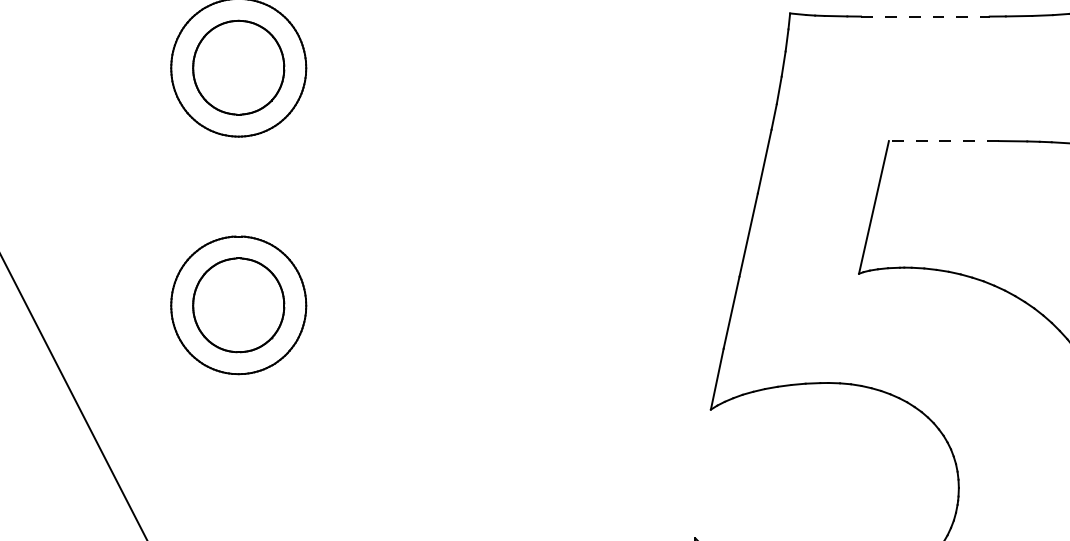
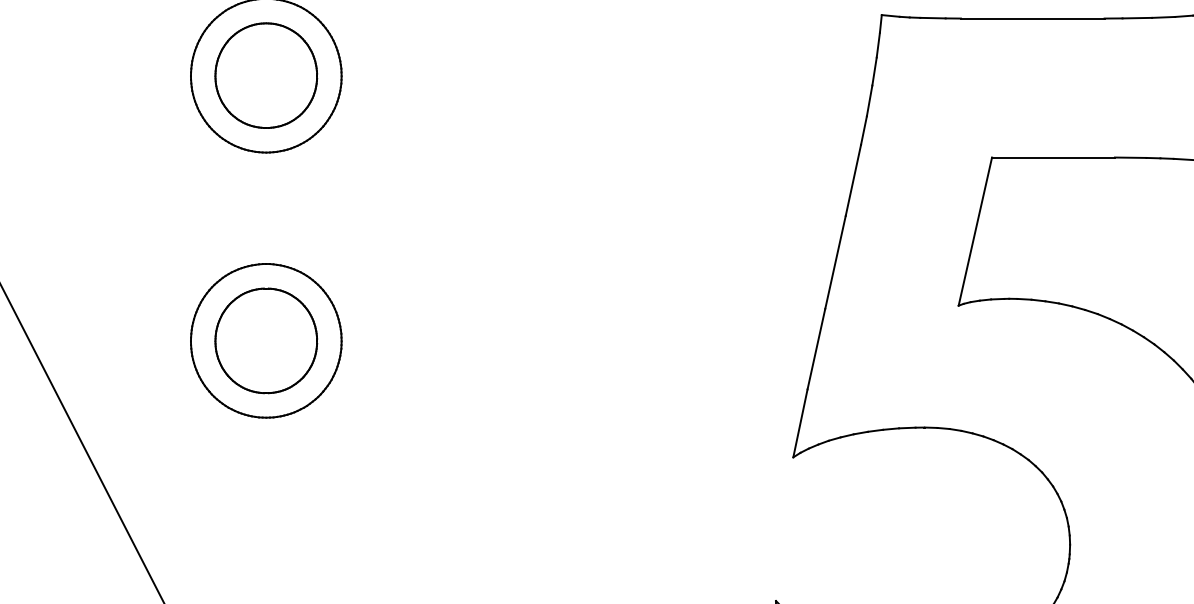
line: (925, 16) -> (1032, 18), dashed -> solid
line: (943, 141) -> (1053, 157), dashed -> solid

